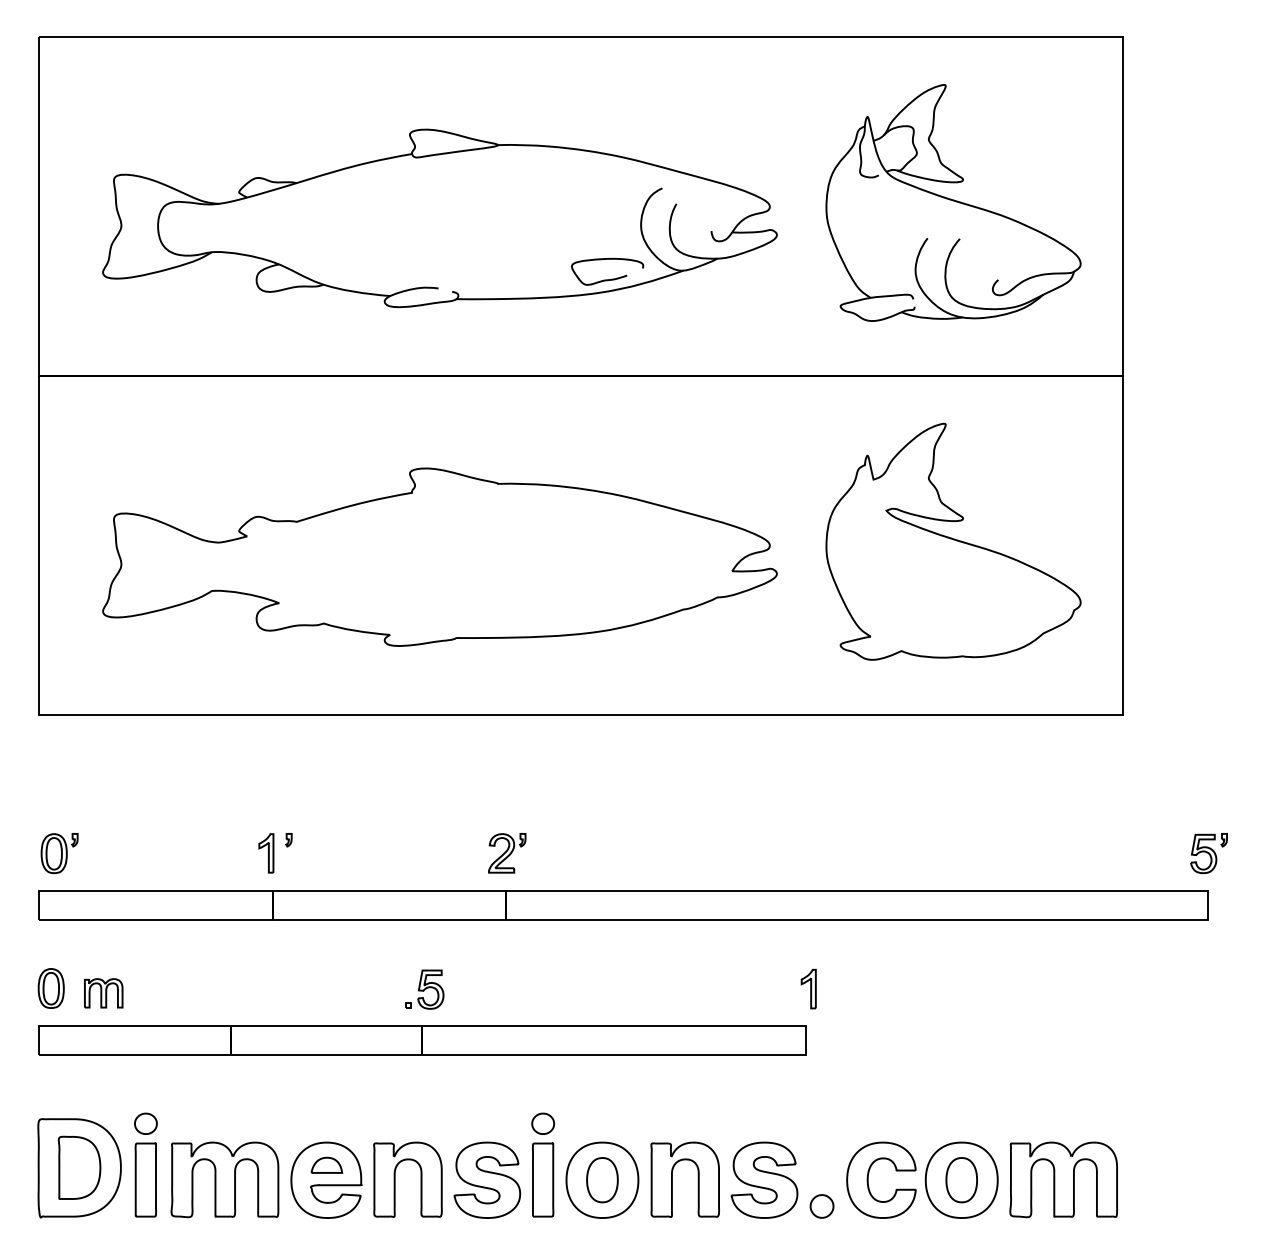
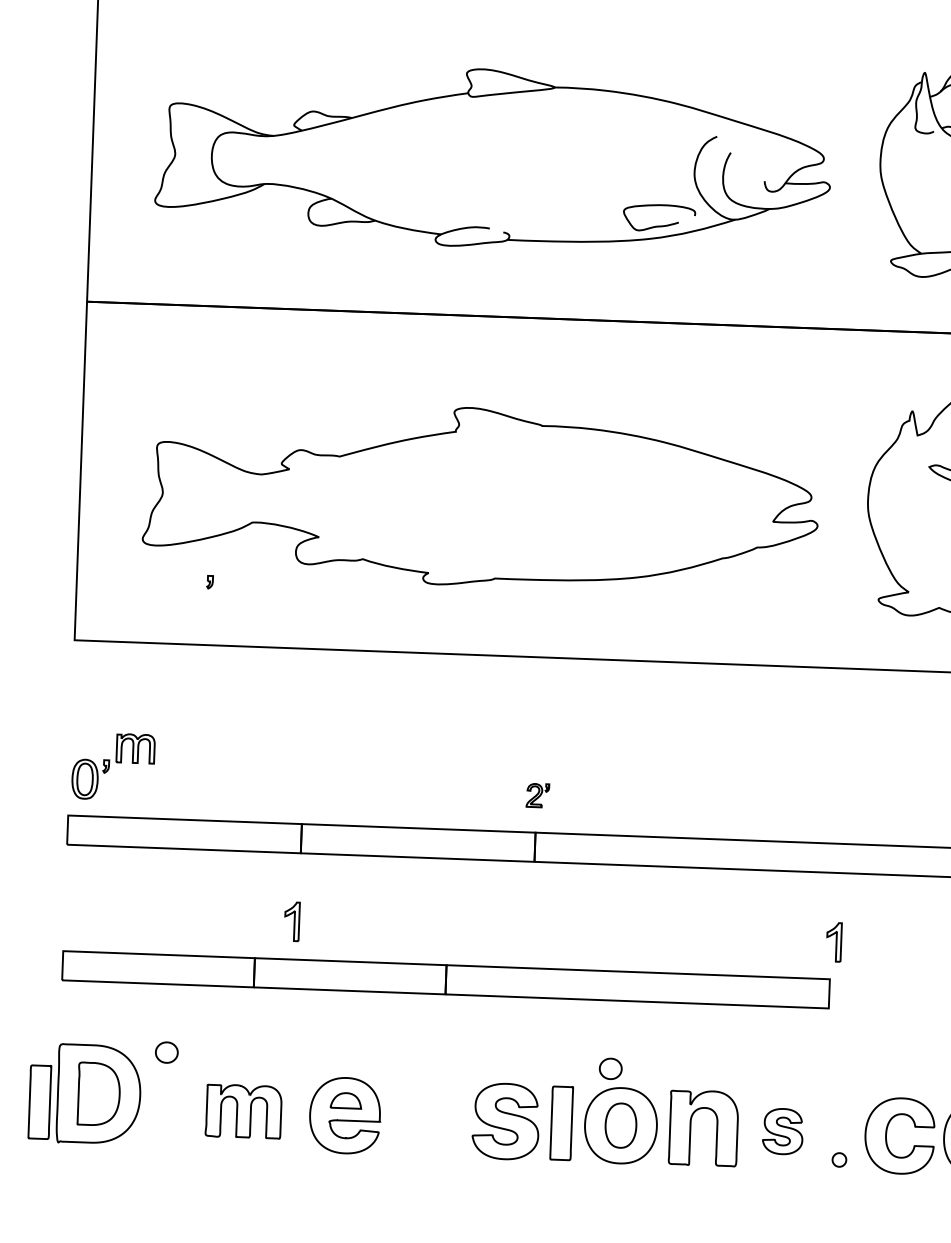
part: (288, 840) -> (209, 582), moved
part: (266, 853) -> (292, 921), moved
part: (507, 853) -> (538, 795), size x0.6
part: (50, 988) -> (76, 913), removed
part: (424, 989) -> (450, 928), removed
part: (103, 993) -> (135, 748), moved
part: (543, 1123) -> (611, 1068), moved
part: (145, 1179) -> (39, 1101), moved
part: (224, 1179) -> (243, 1111), size x0.7
part: (395, 1179) -> (414, 1117), removed
part: (764, 1179) -> (782, 1130), size x0.6
part: (821, 1206) -> (838, 1159), size x0.6

